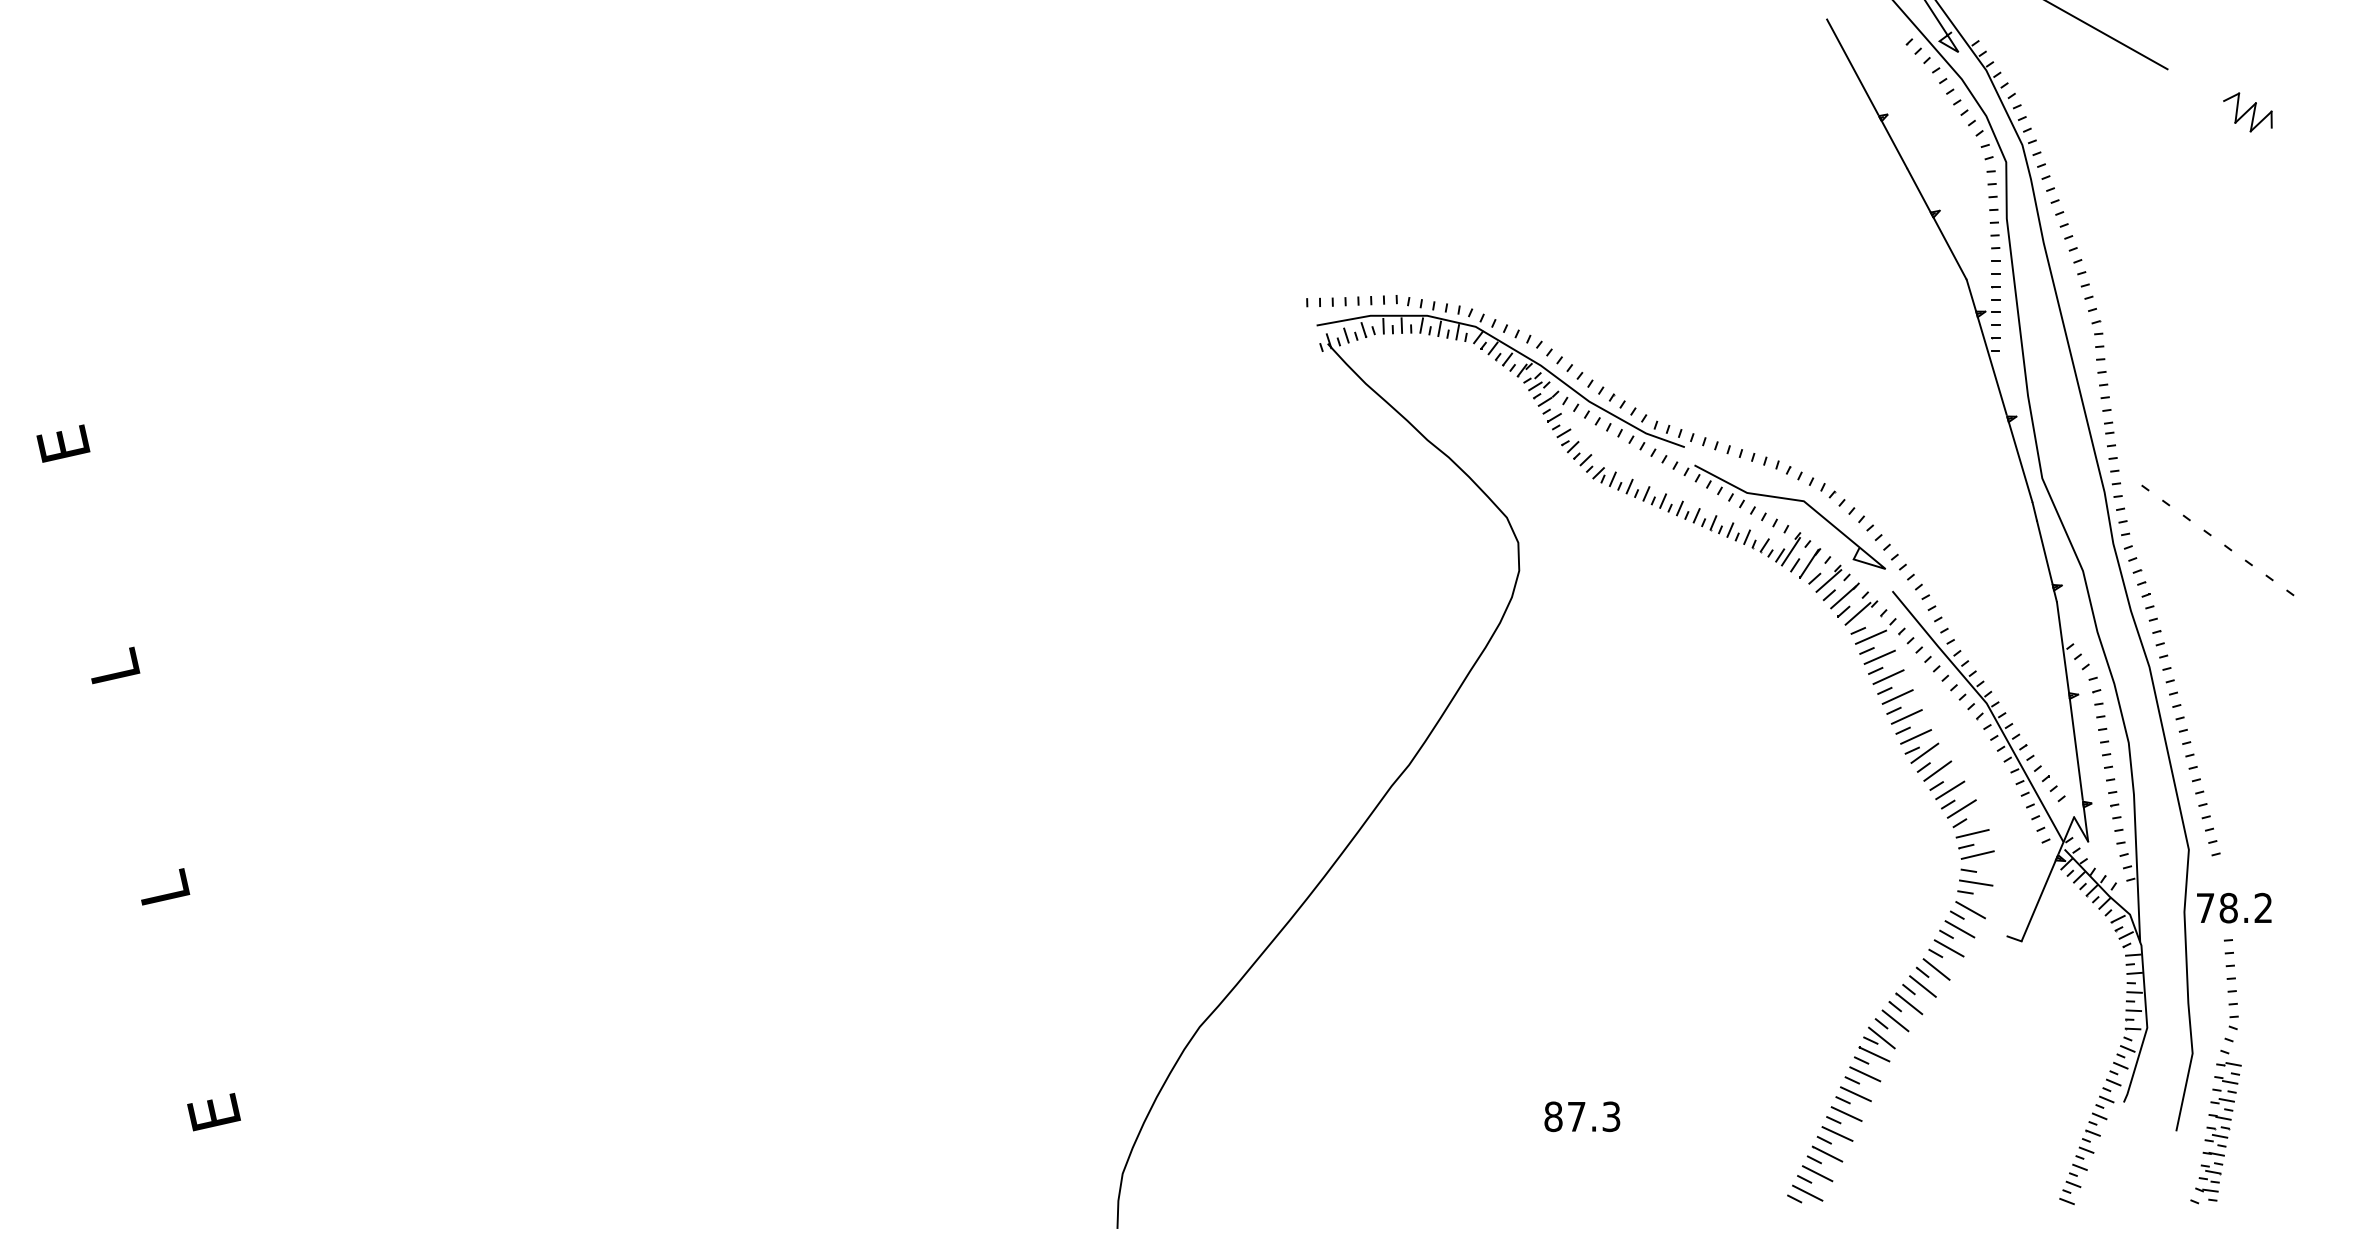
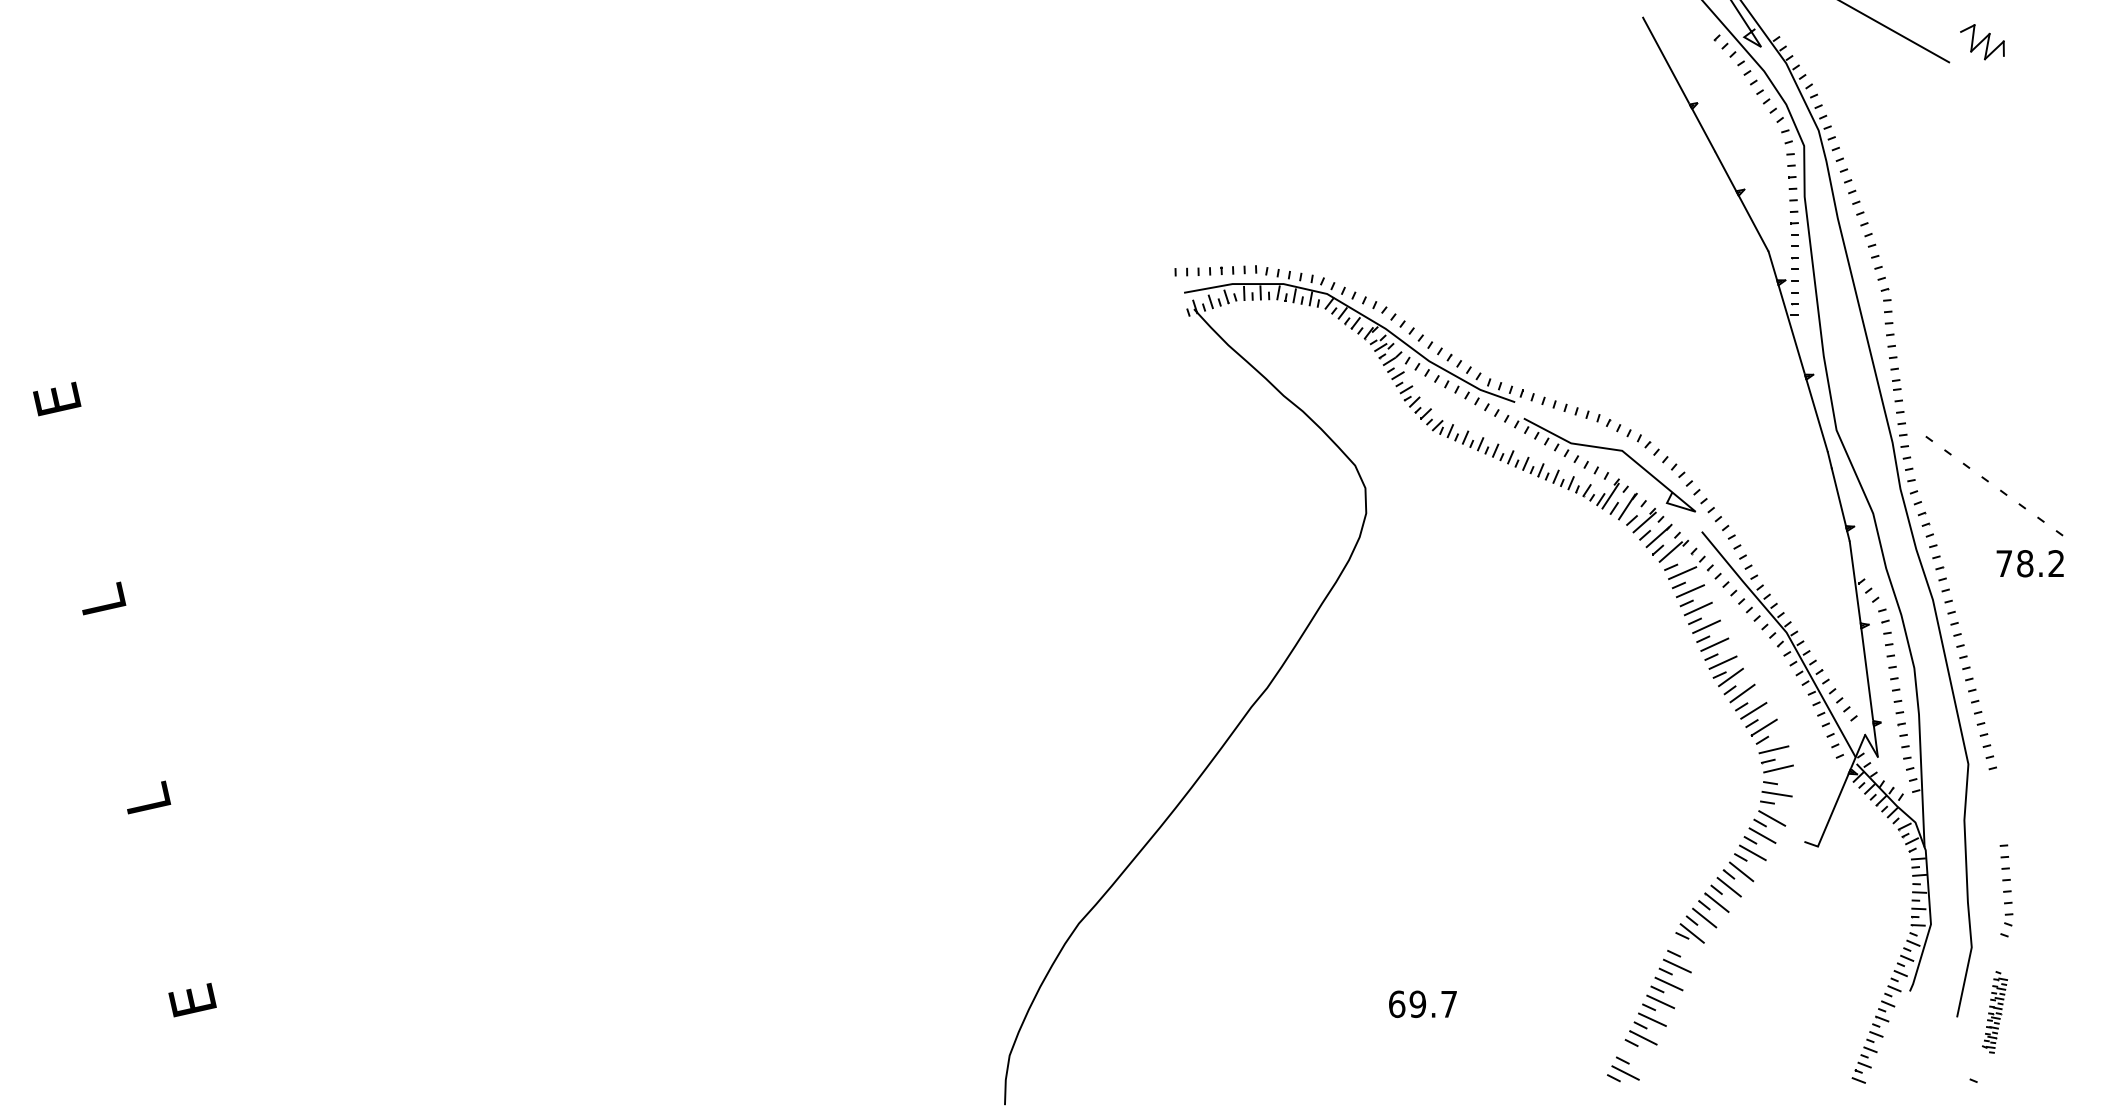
part: (2247, 112) -> (1982, 42), moved
text: (2233, 907) -> (2029, 563), moved
line: (1874, 1053) -> (1685, 947), removed
text: (1581, 1116) -> (1422, 1004), 87.3 -> 69.7
part: (2217, 1125) -> (1994, 1012), size x0.6
line: (1817, 1173) -> (1634, 1055), removed

